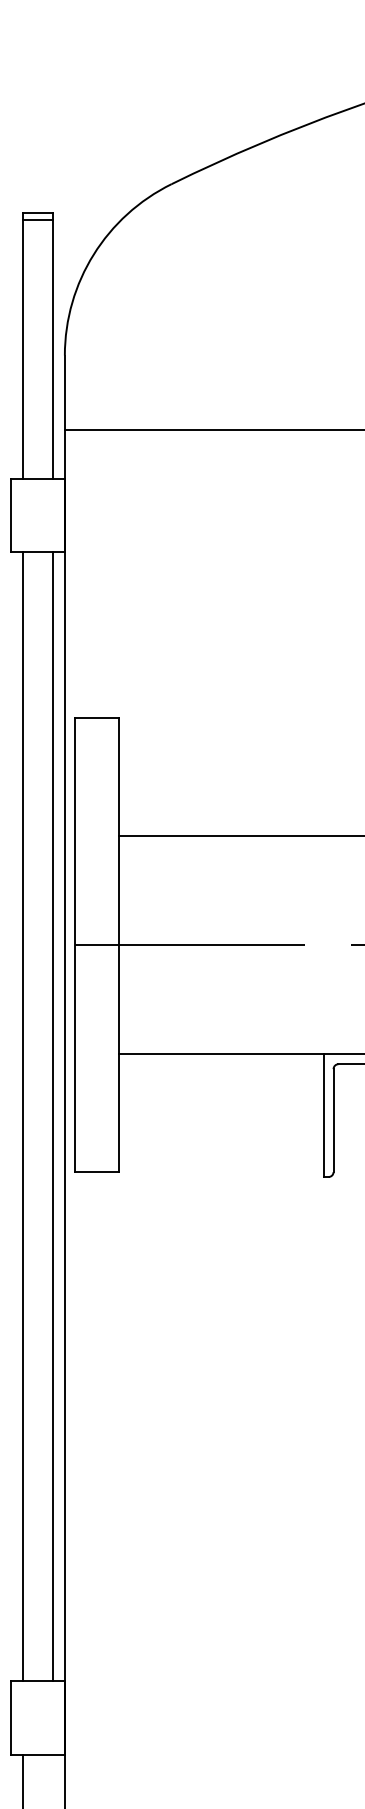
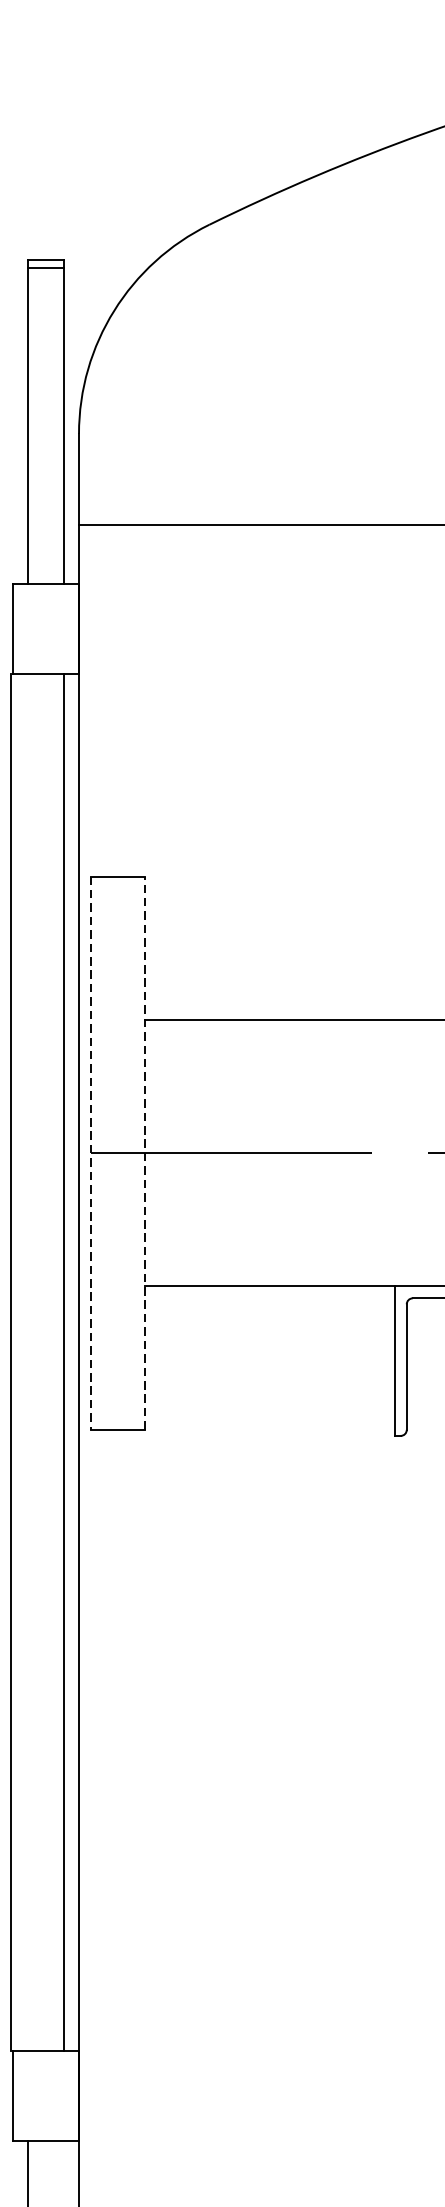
line: (74, 945) -> (90, 1153), solid -> dashed
line: (119, 945) -> (145, 1153), solid -> dashed
line: (23, 1116) -> (11, 1362), moved

